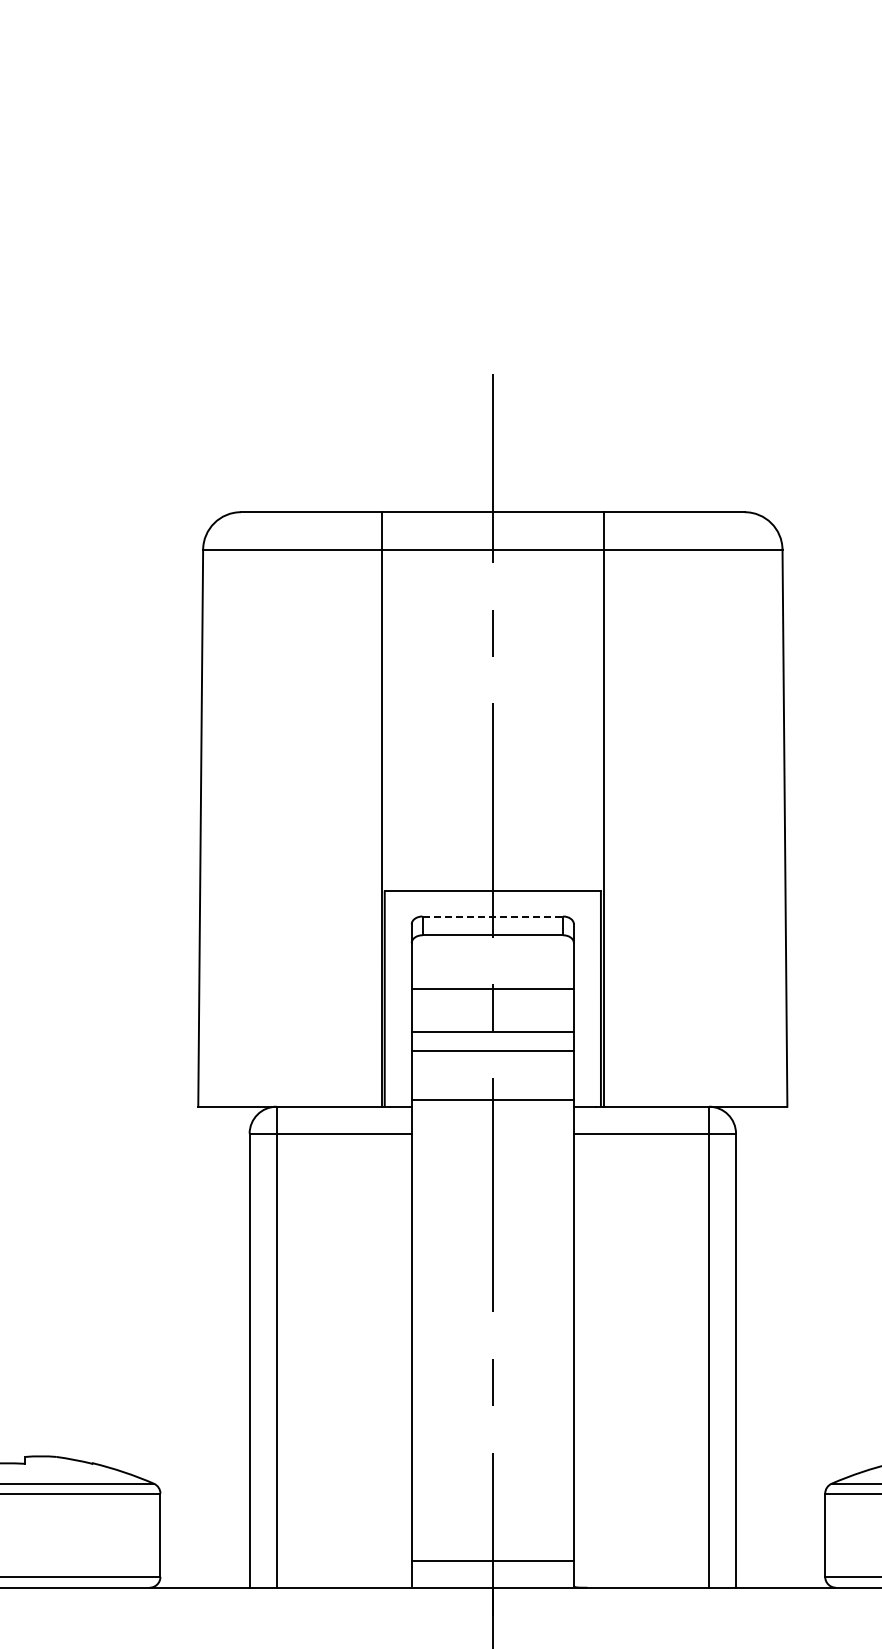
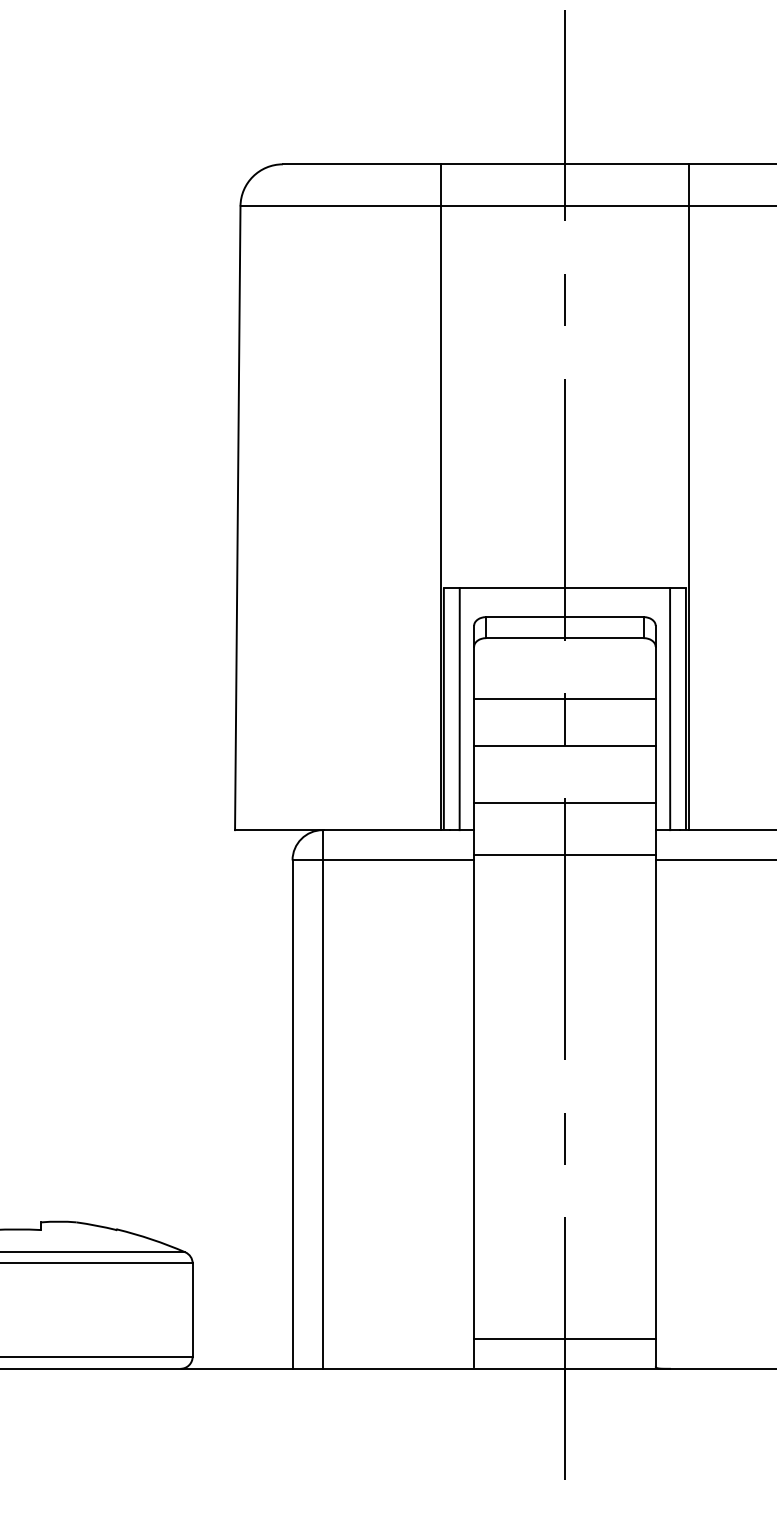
line: (493, 916) -> (565, 617), dashed -> solid
line: (398, 998) -> (459, 708), added
line: (586, 998) -> (669, 708), added
line: (492, 1050) -> (564, 803), moved
line: (492, 1099) -> (564, 854), moved

